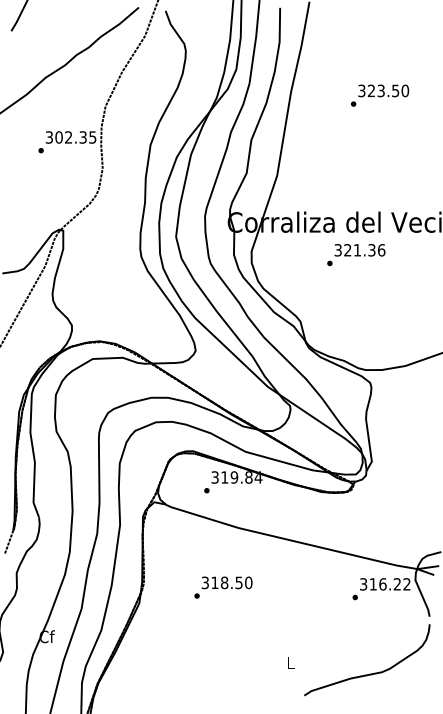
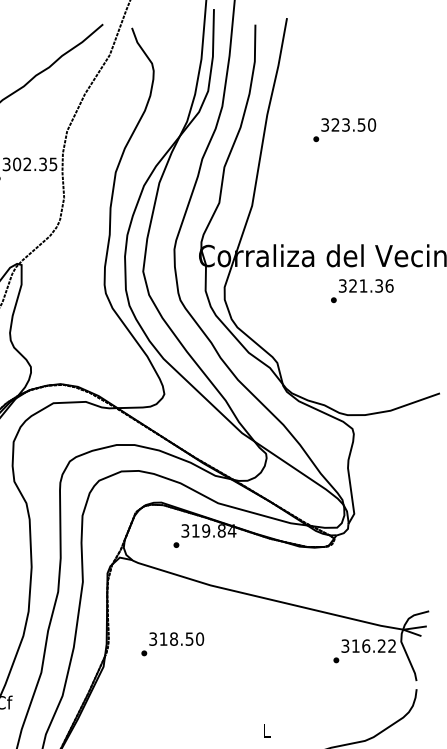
text: (380, 95) -> (345, 129), moved
text: (356, 255) -> (362, 291), moved
text: (223, 587) -> (172, 644), moved

